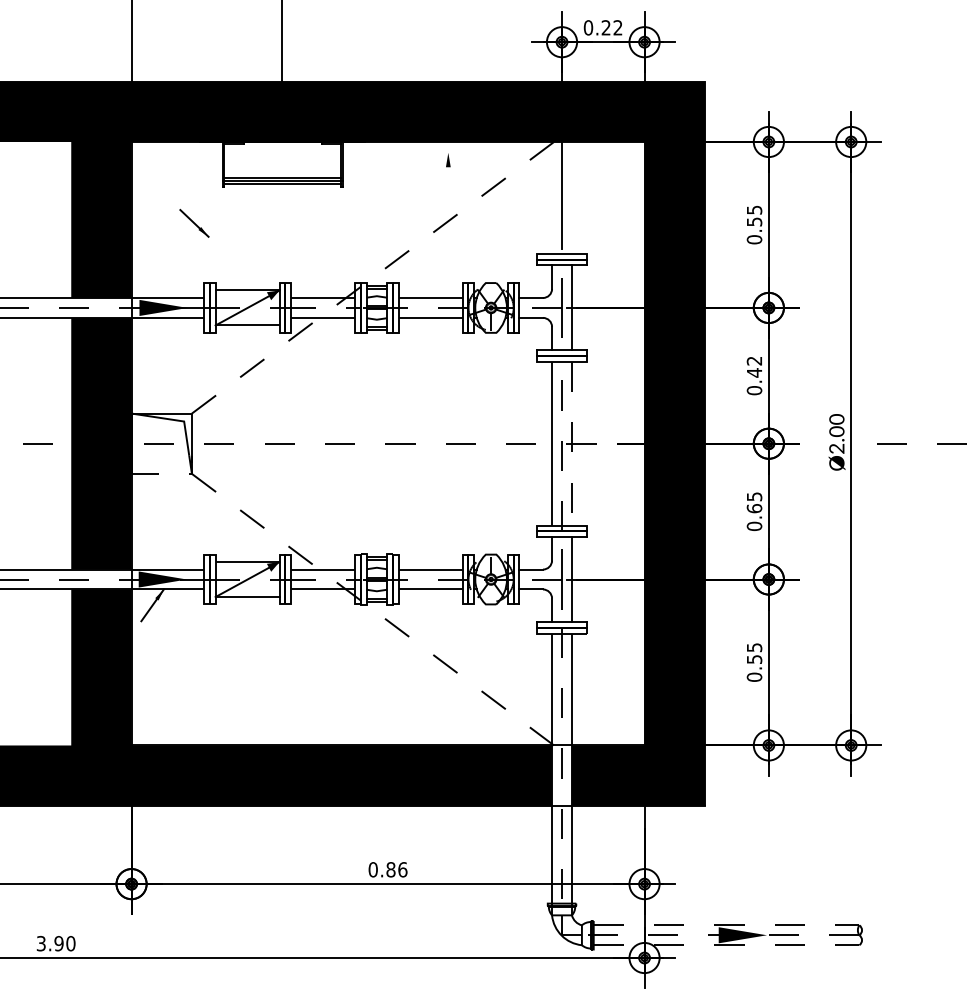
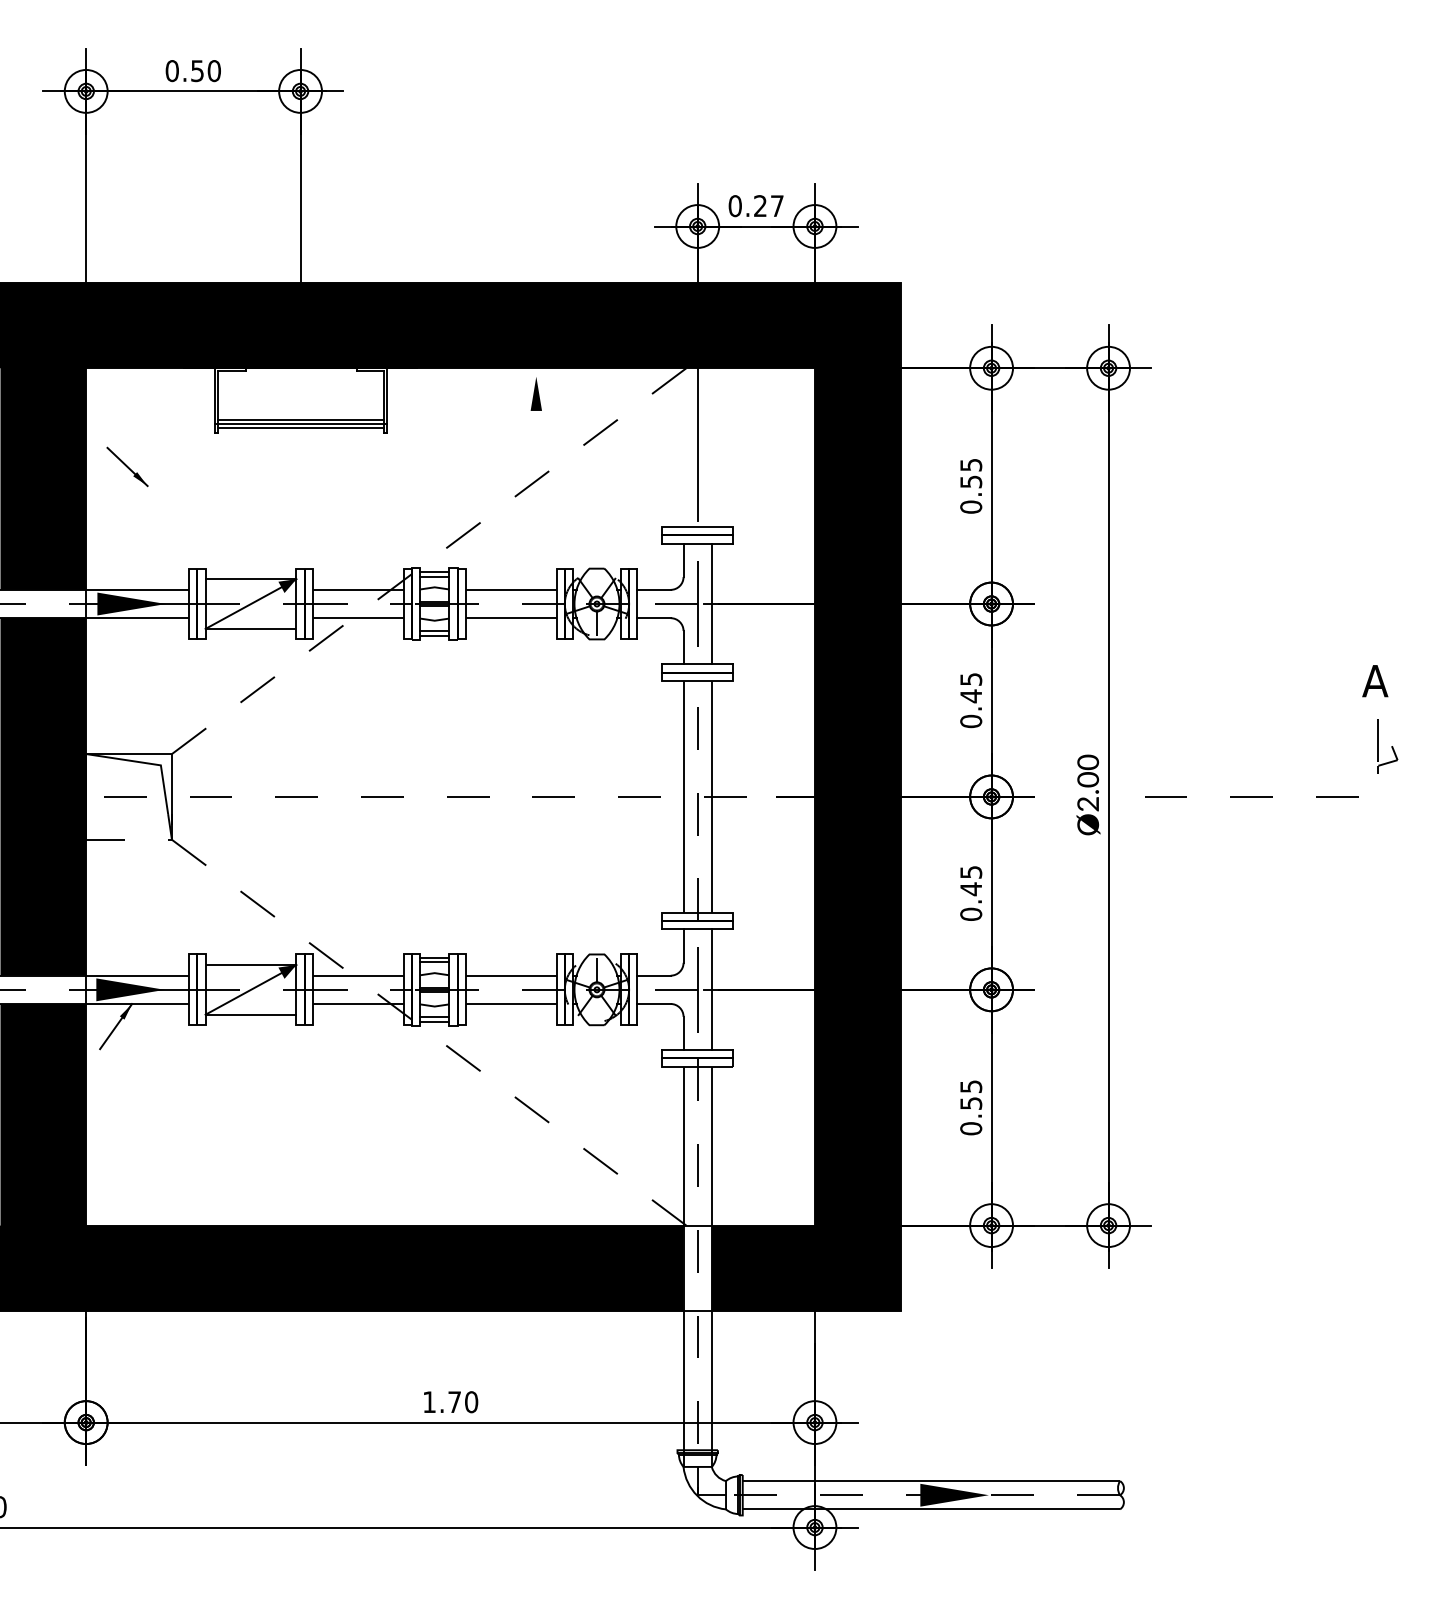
text: (618, 27) -> (777, 205), 0.22 -> 0.27
part: (447, 159) -> (535, 393), size x1.67
part: (194, 223) -> (127, 466), moved
text: (754, 361) -> (971, 679), 0.42 -> 0.45
line: (571, 444) -> (711, 797), dashed -> solid
text: (754, 508) -> (971, 889), 0.65 -> 0.45
text: (388, 869) -> (450, 1402), 0.86 -> 1.70
line: (726, 925) -> (931, 1481), dashed -> solid
line: (726, 945) -> (931, 1509), dashed -> solid

